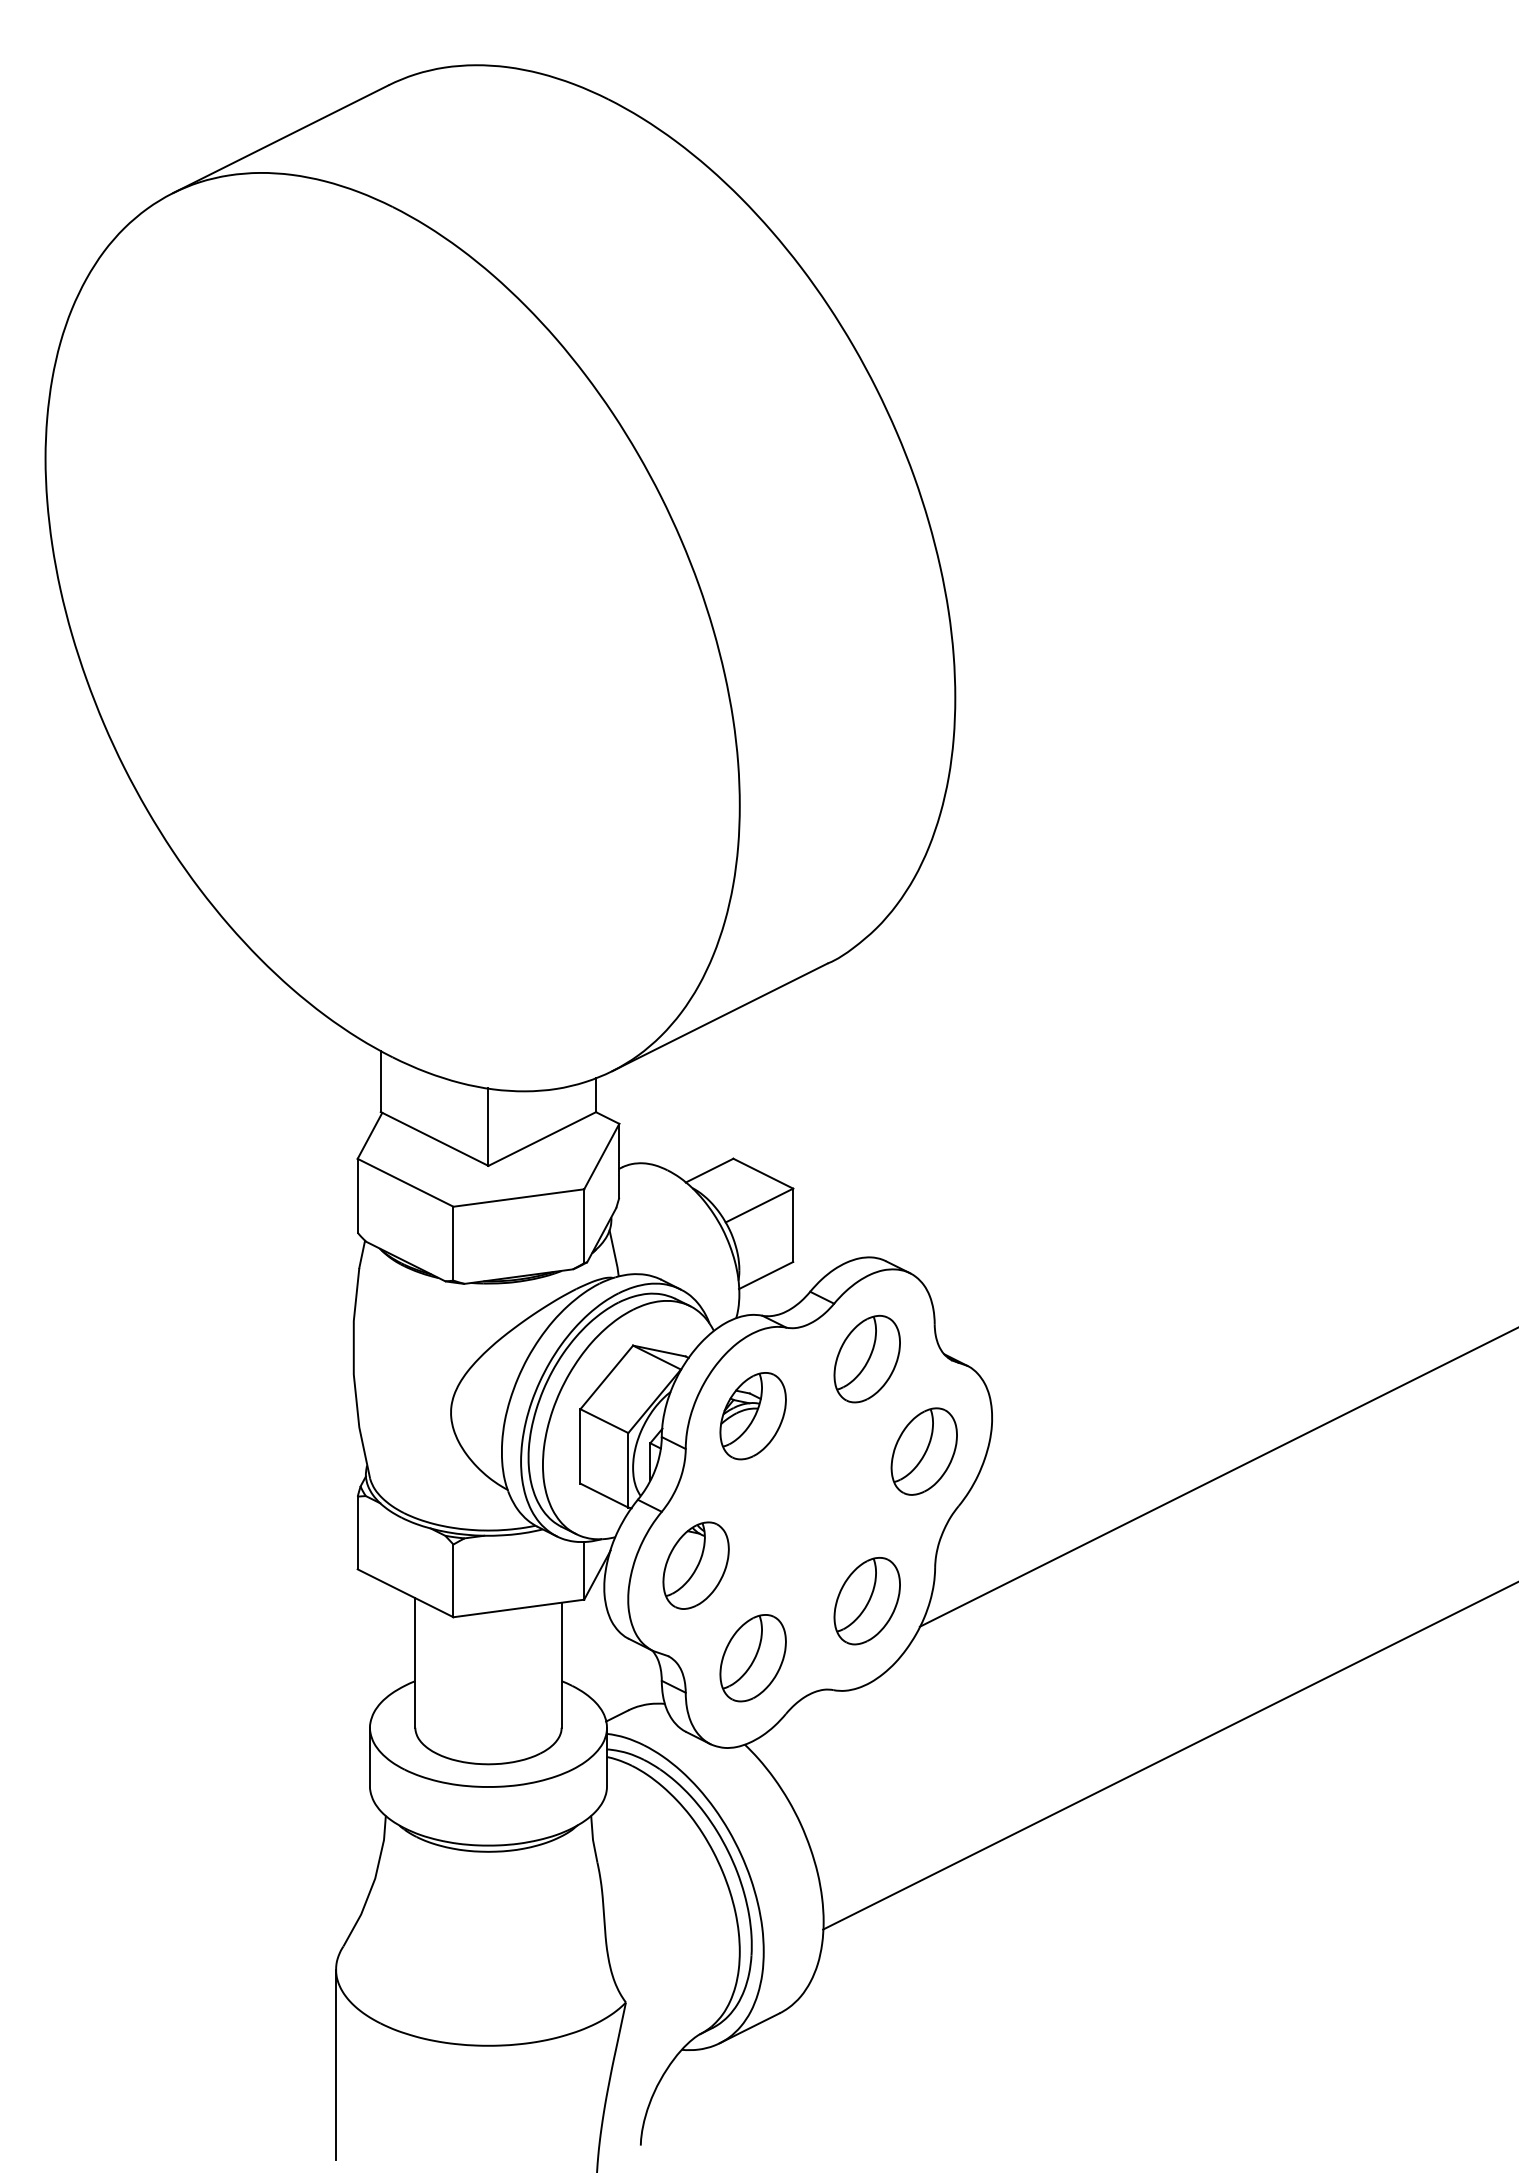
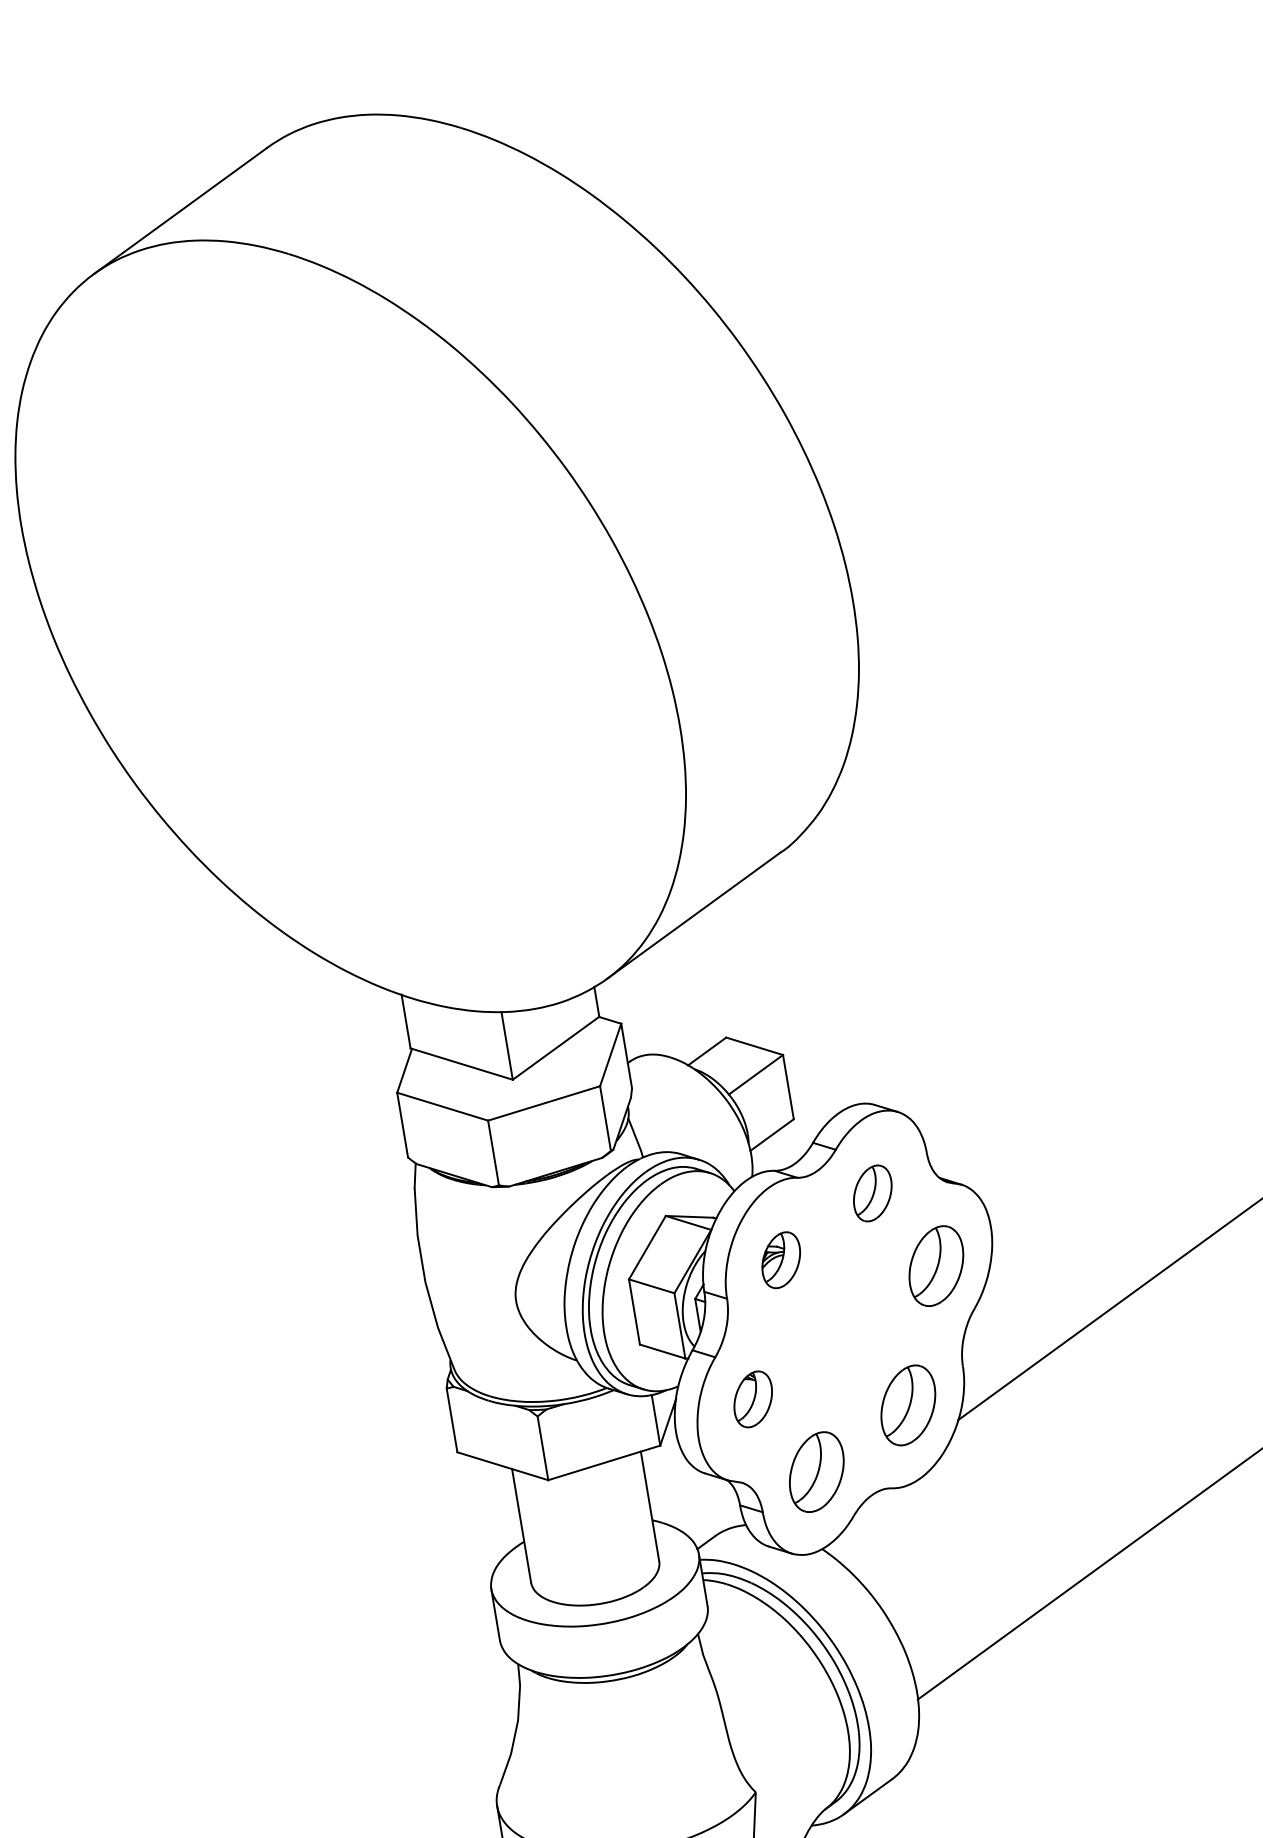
part: (866, 1358) -> (872, 1193), size x0.7
part: (752, 1416) -> (780, 1260), size x0.7
part: (695, 1565) -> (752, 1399), size x0.7

